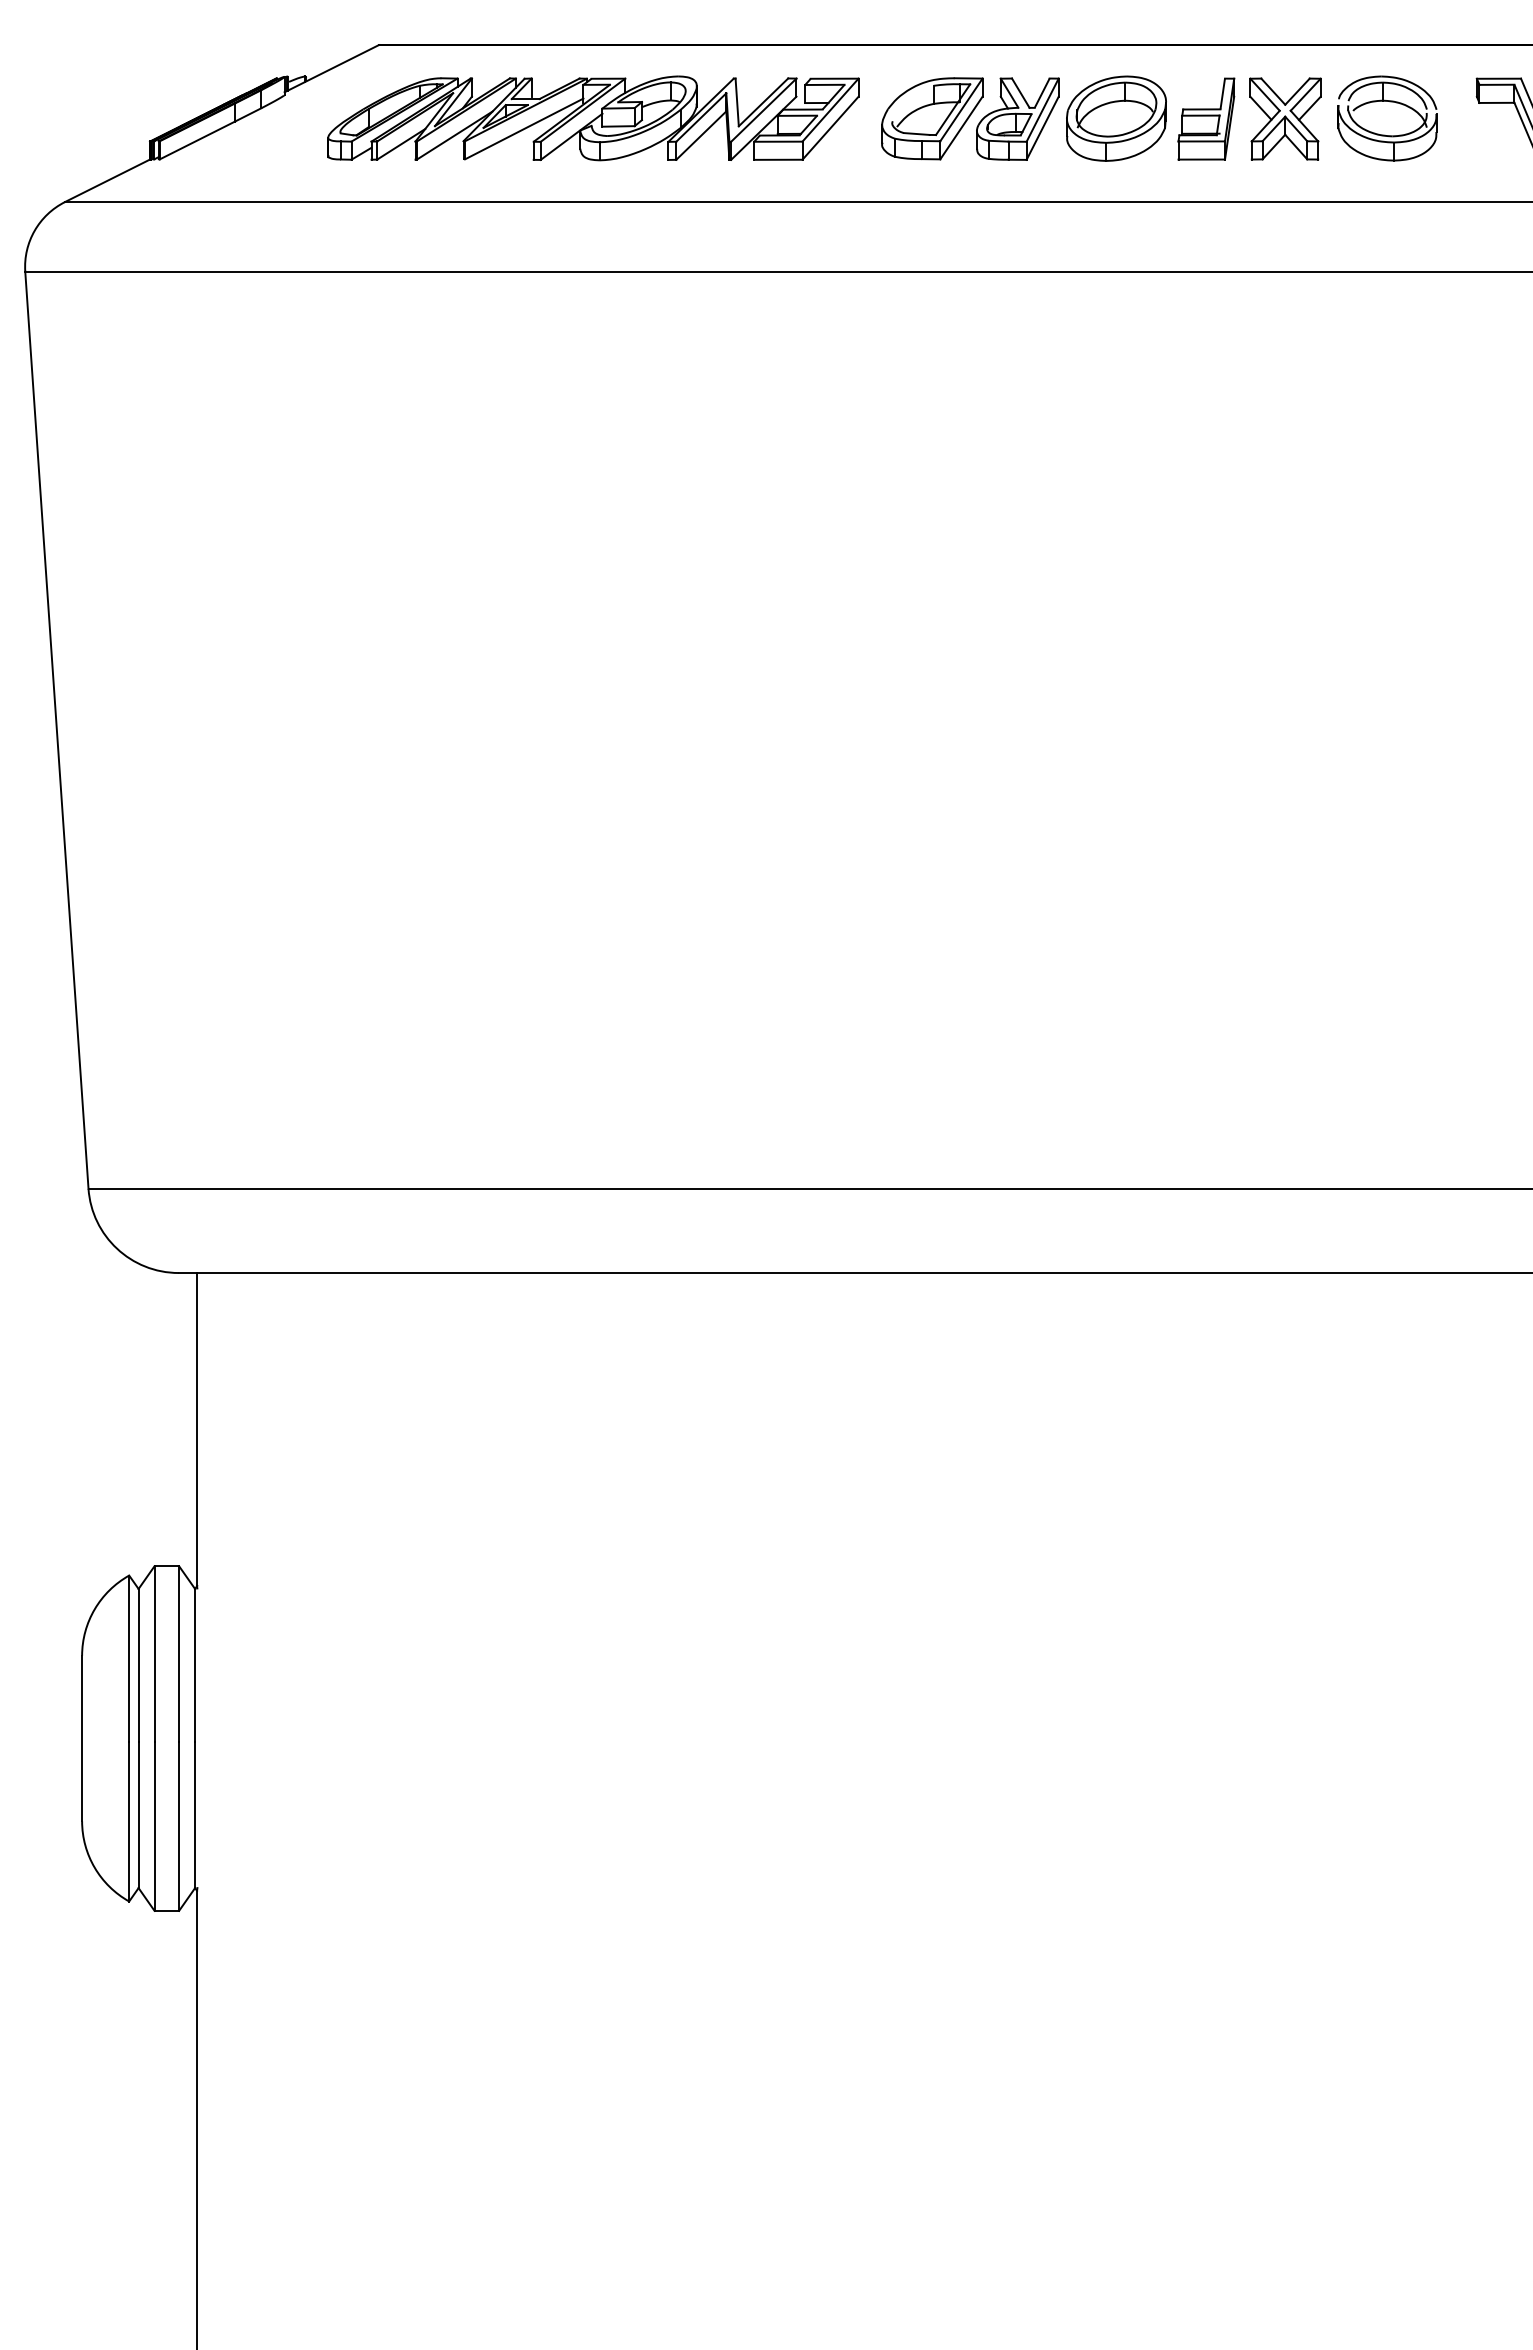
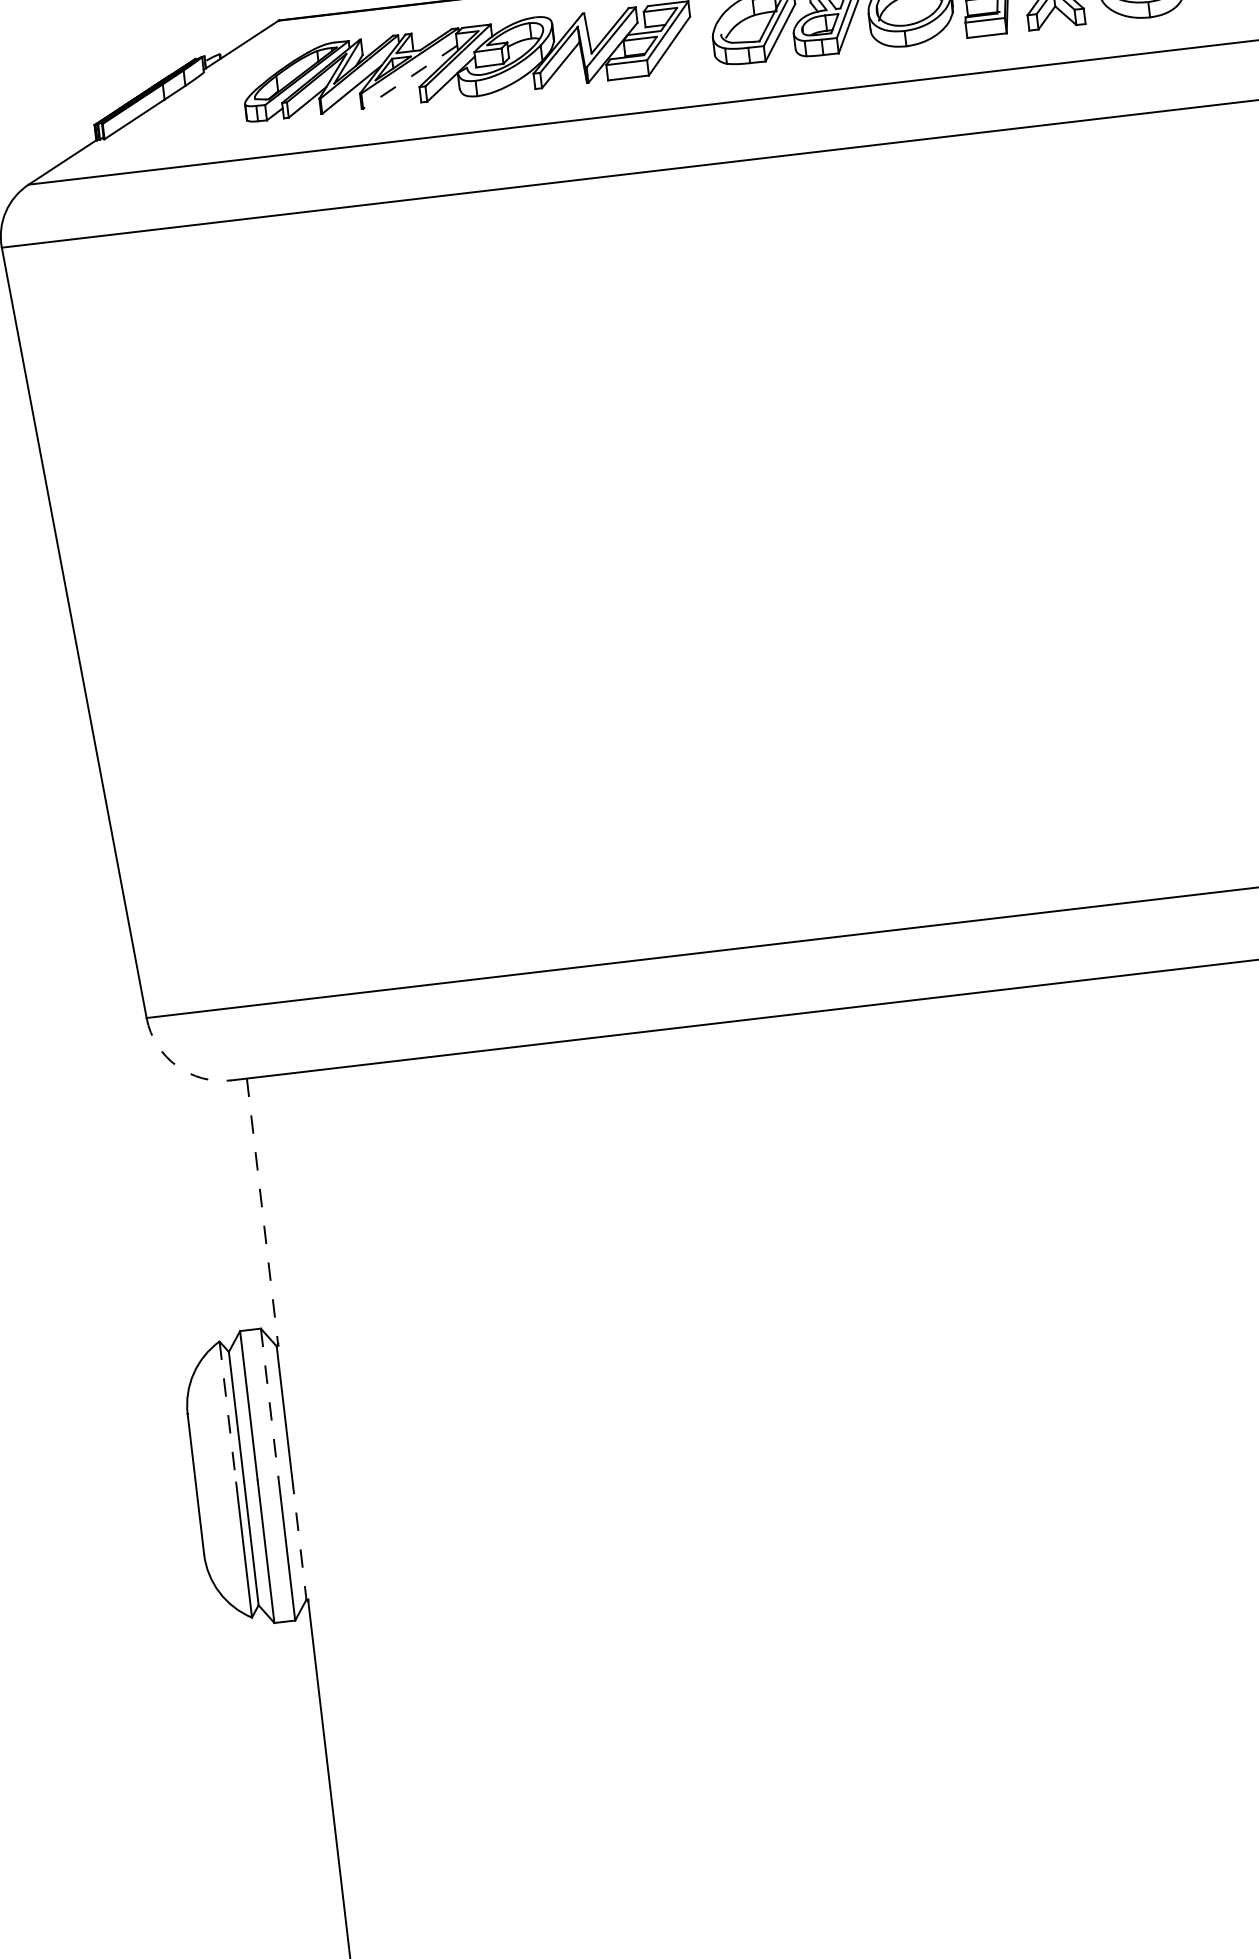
line: (524, 128) -> (410, 76), solid -> dashed
arc: (117, 1248) -> (177, 1065), solid -> dashed
line: (197, 1429) -> (262, 1211), solid -> dashed
line: (179, 1654) -> (270, 1403), solid -> dashed
line: (129, 1659) -> (228, 1412), solid -> dashed
line: (195, 1815) -> (299, 1538), solid -> dashed

